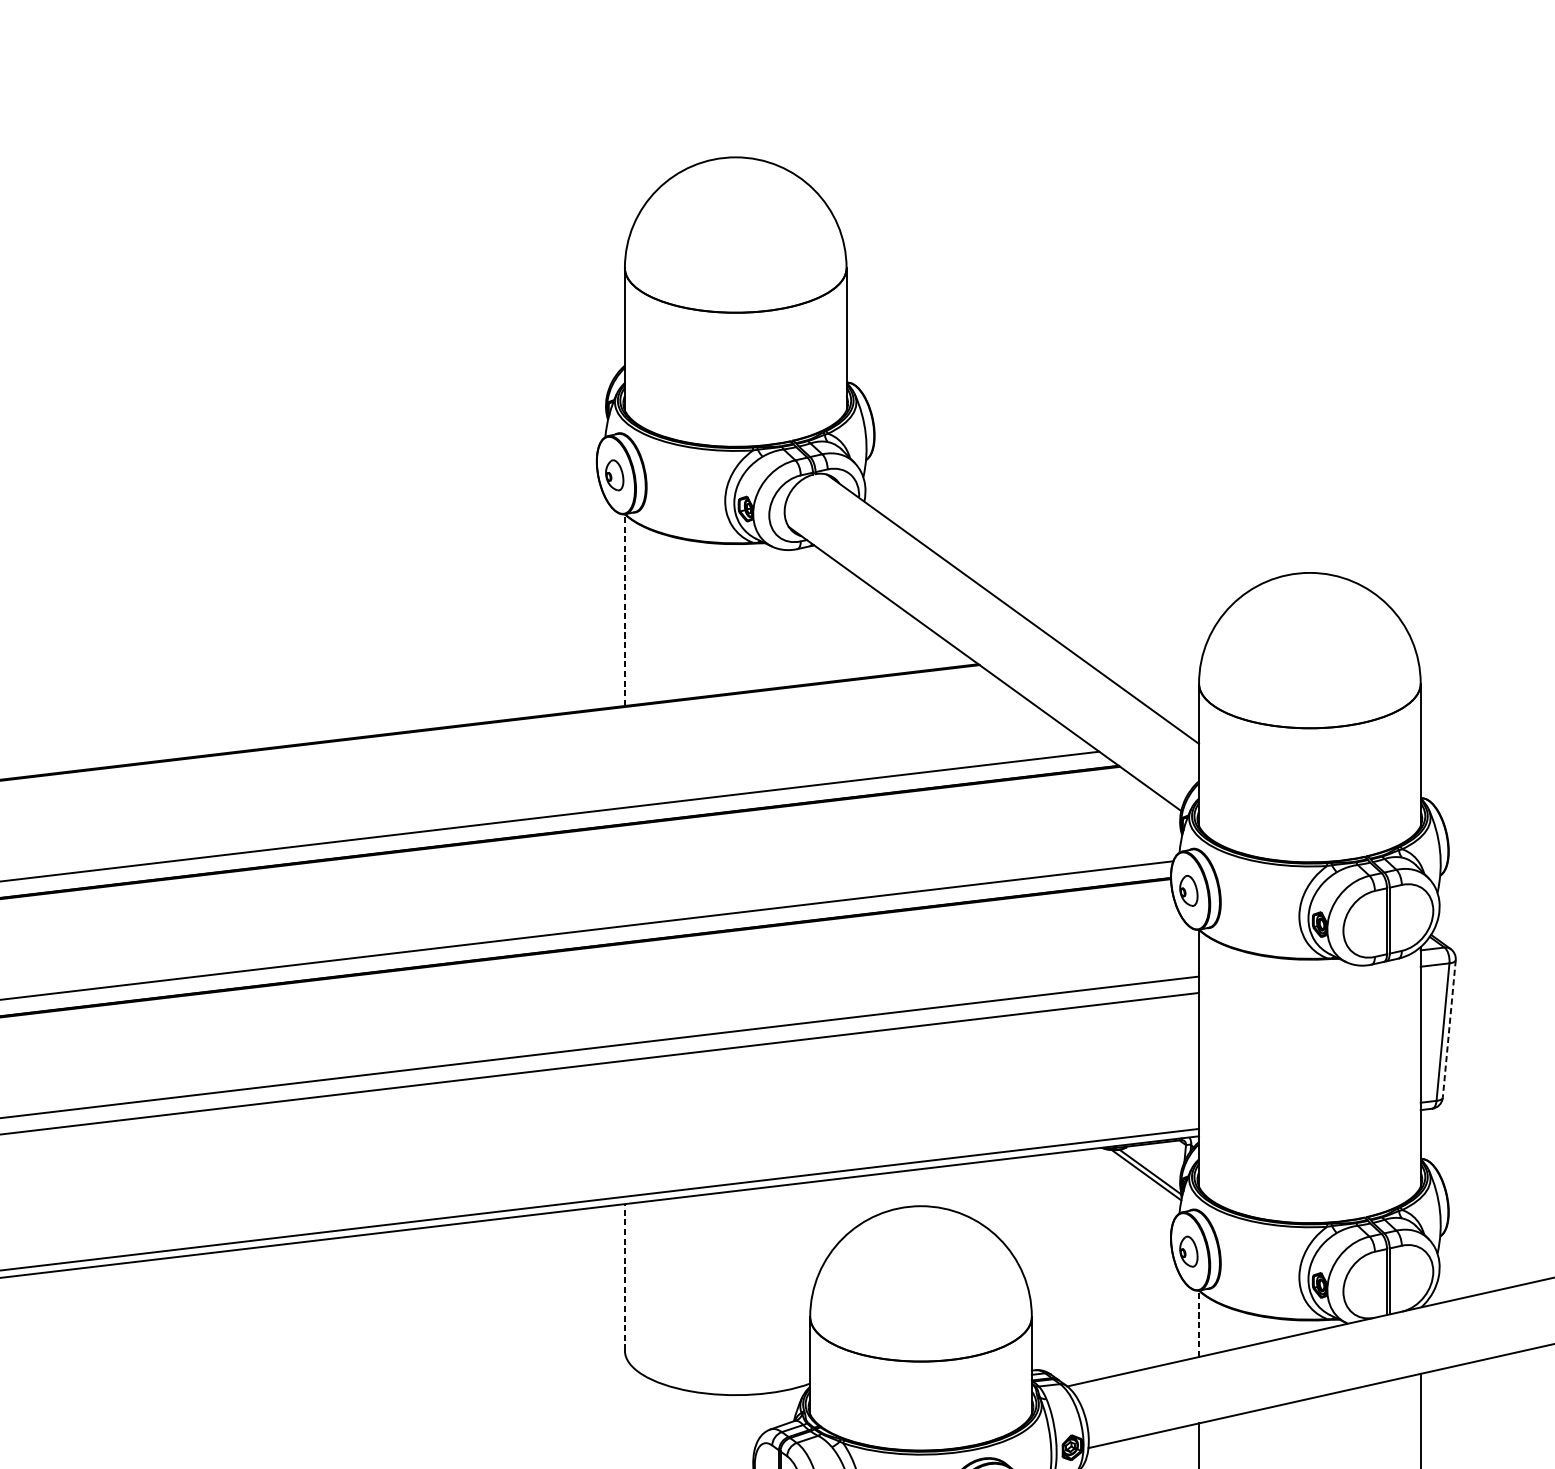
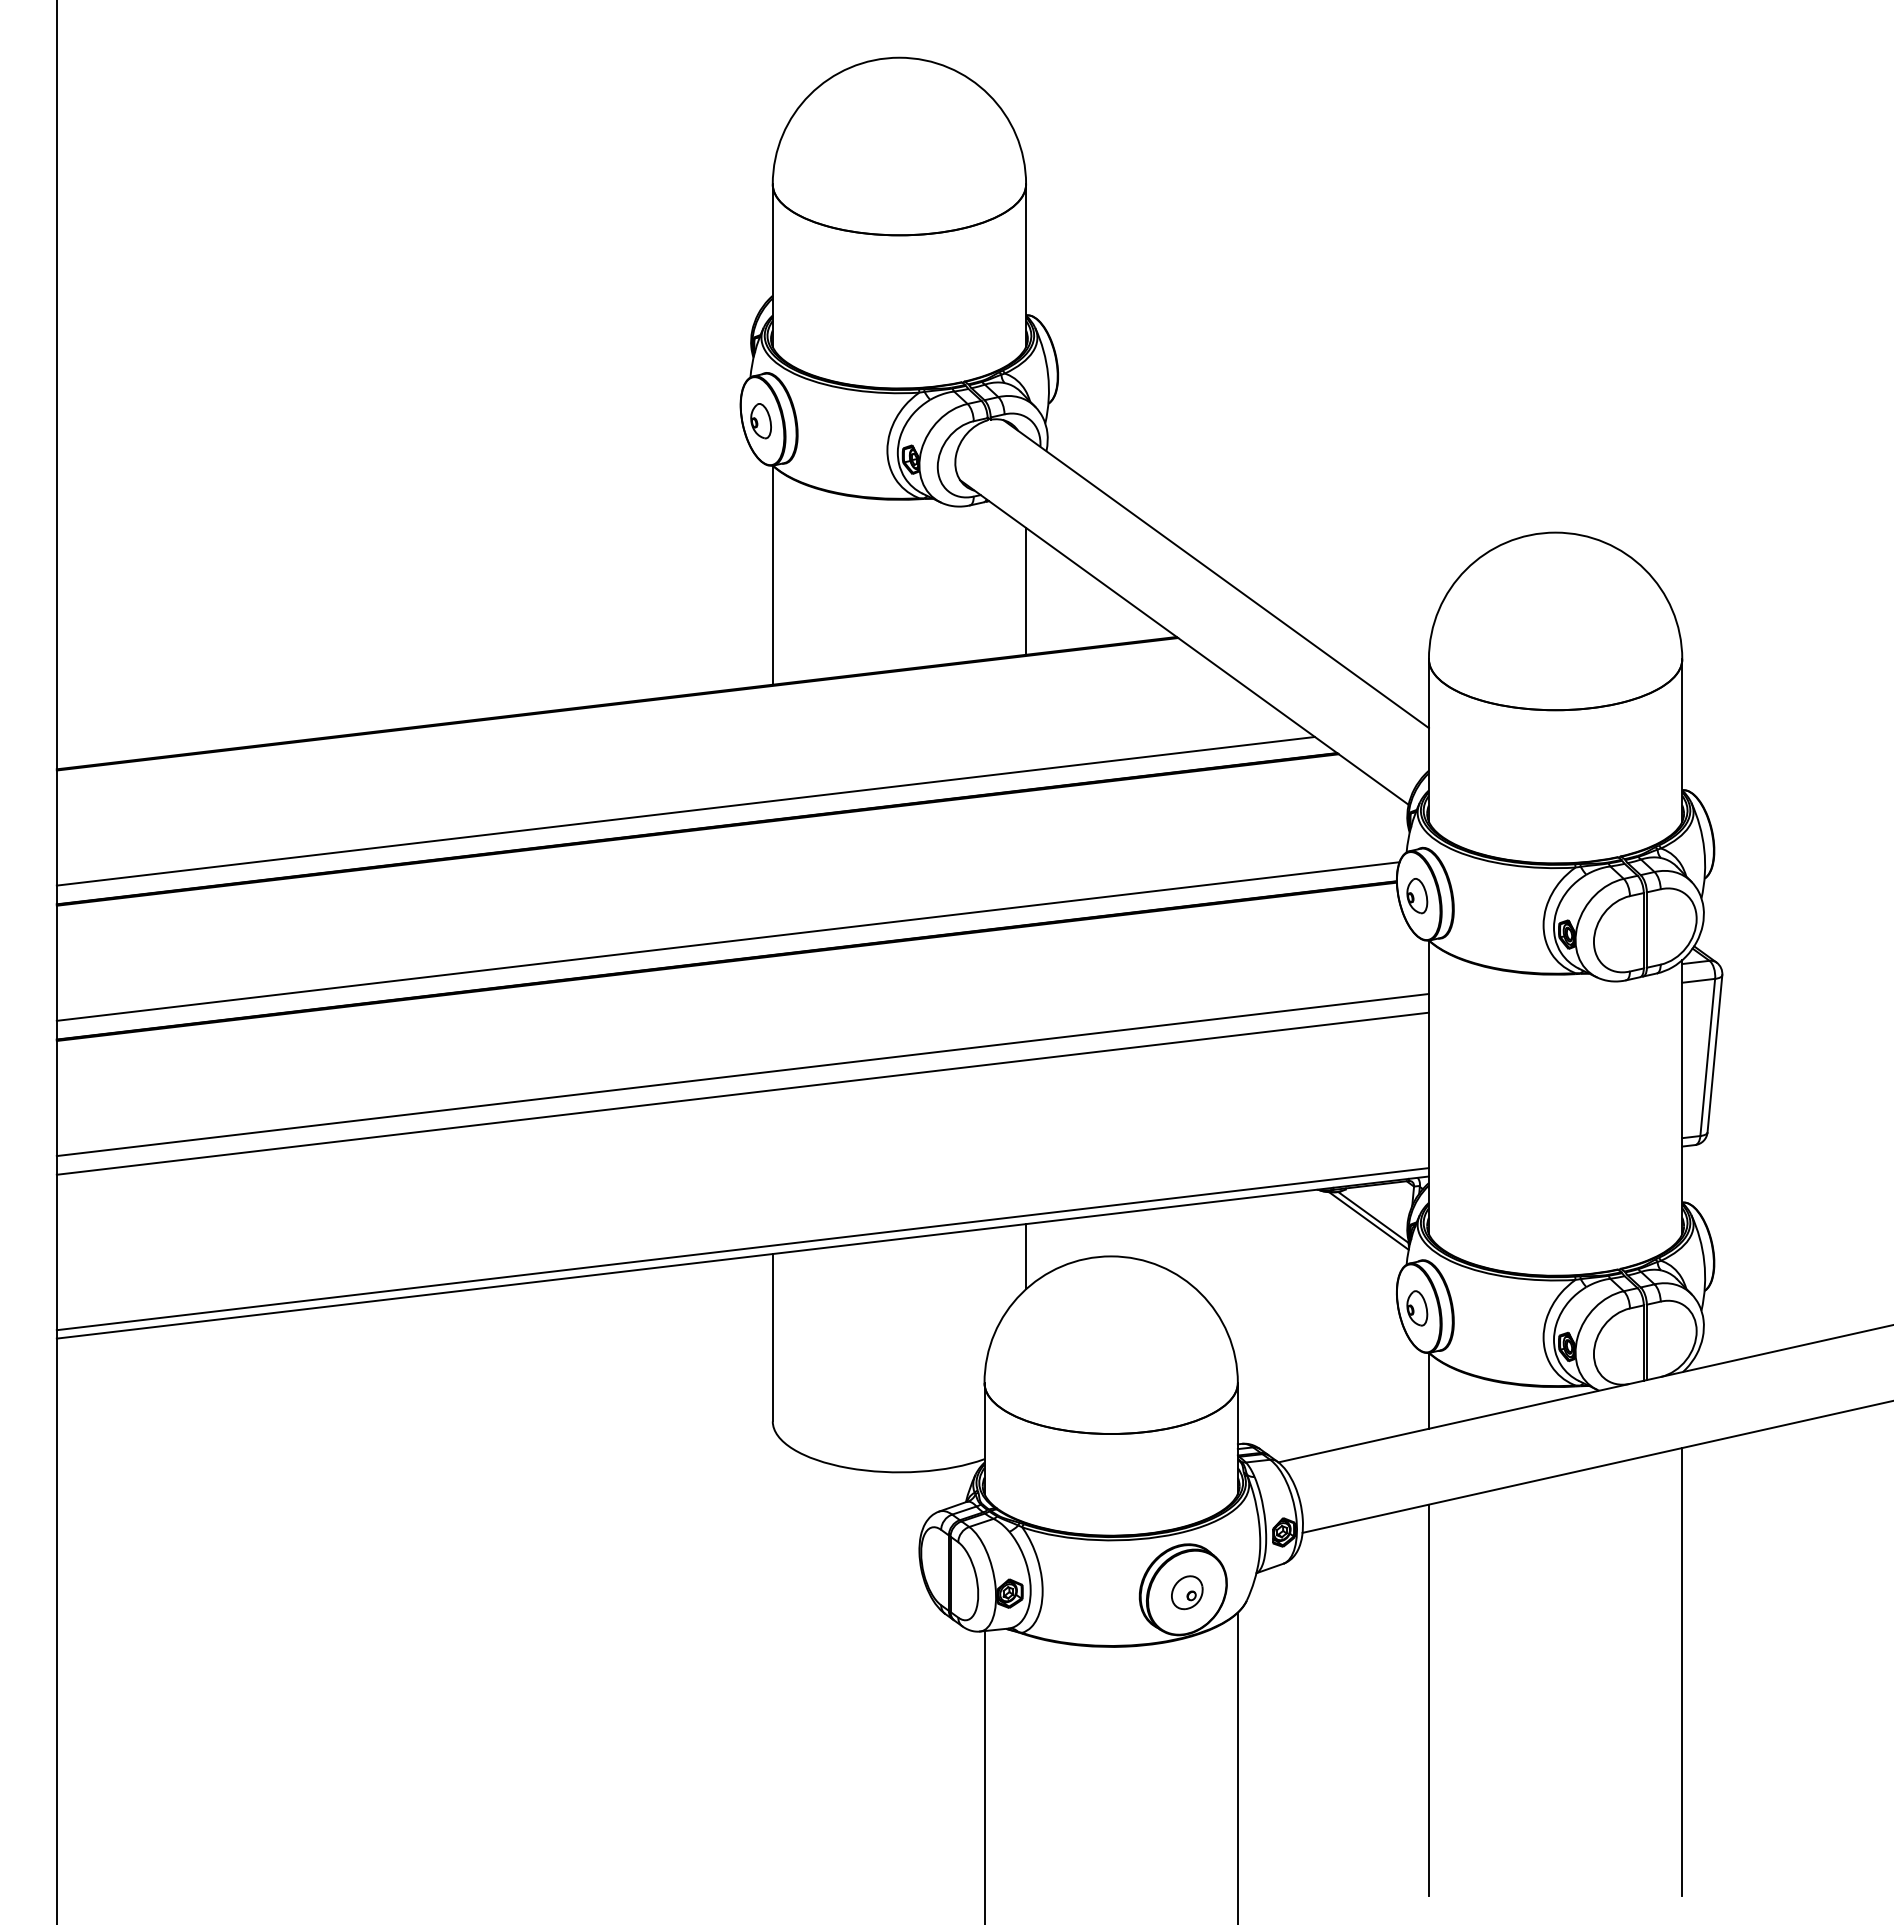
line: (624, 610) -> (772, 575), dashed -> solid
line: (846, 623) -> (1026, 590), added
line: (1448, 1028) -> (1714, 1053), dashed -> solid
line: (846, 1206) -> (1026, 1256), added
line: (624, 1277) -> (772, 1337), dashed -> solid
line: (1198, 1323) -> (1428, 1390), dashed -> solid

